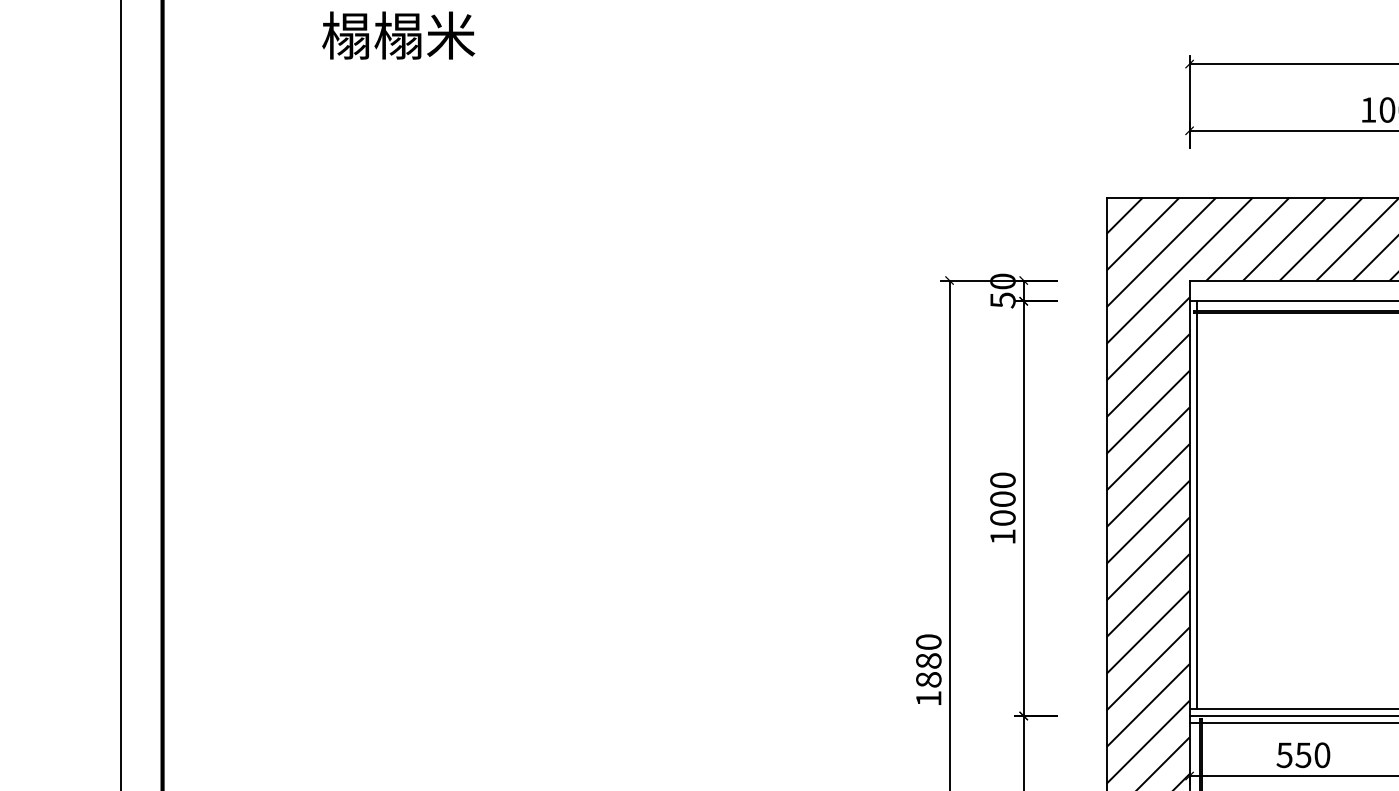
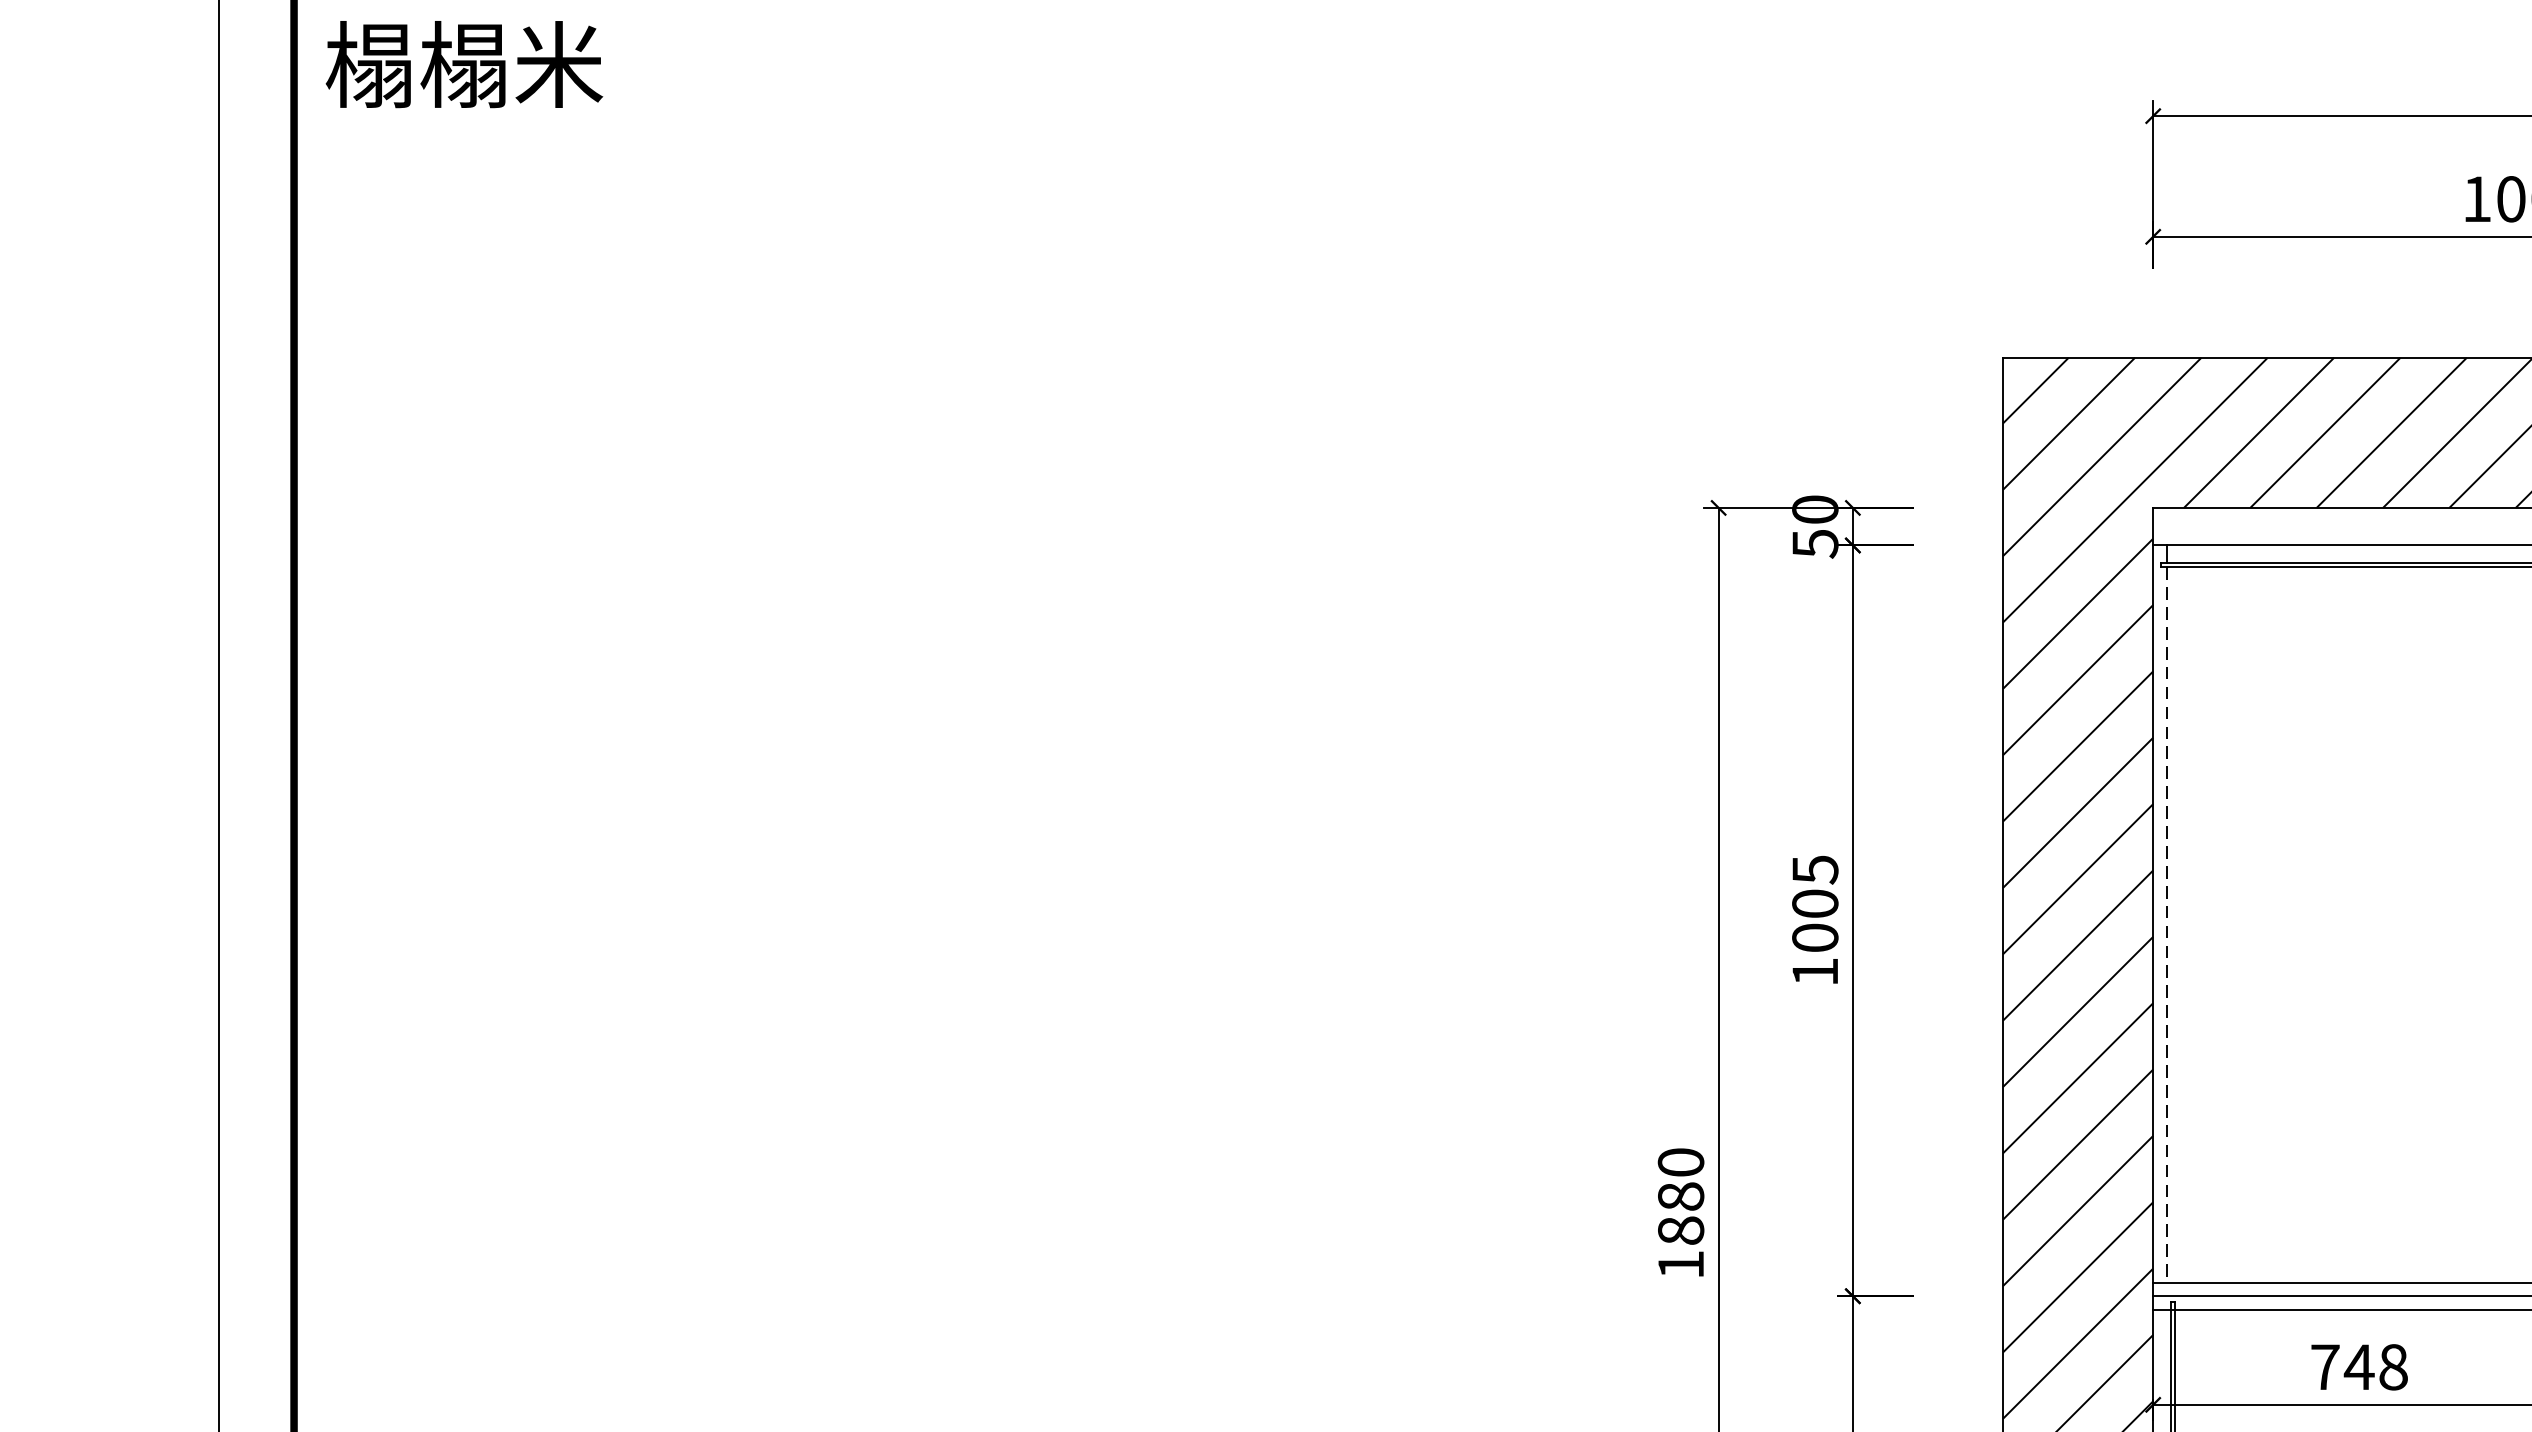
text: (398, 35) -> (464, 64), moved
text: (1002, 480) -> (1814, 869), 1000 -> 1005
line: (1197, 510) -> (2167, 924), solid -> dashed
text: (1303, 755) -> (2359, 1367), 550 -> 748

